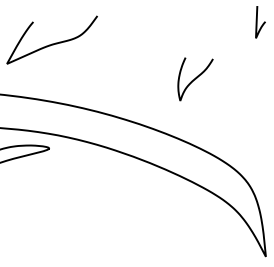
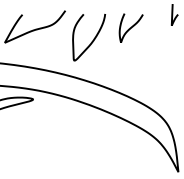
curve: (137, 60) -> (92, 40), added
curve: (194, 78) -> (130, 27), moved

